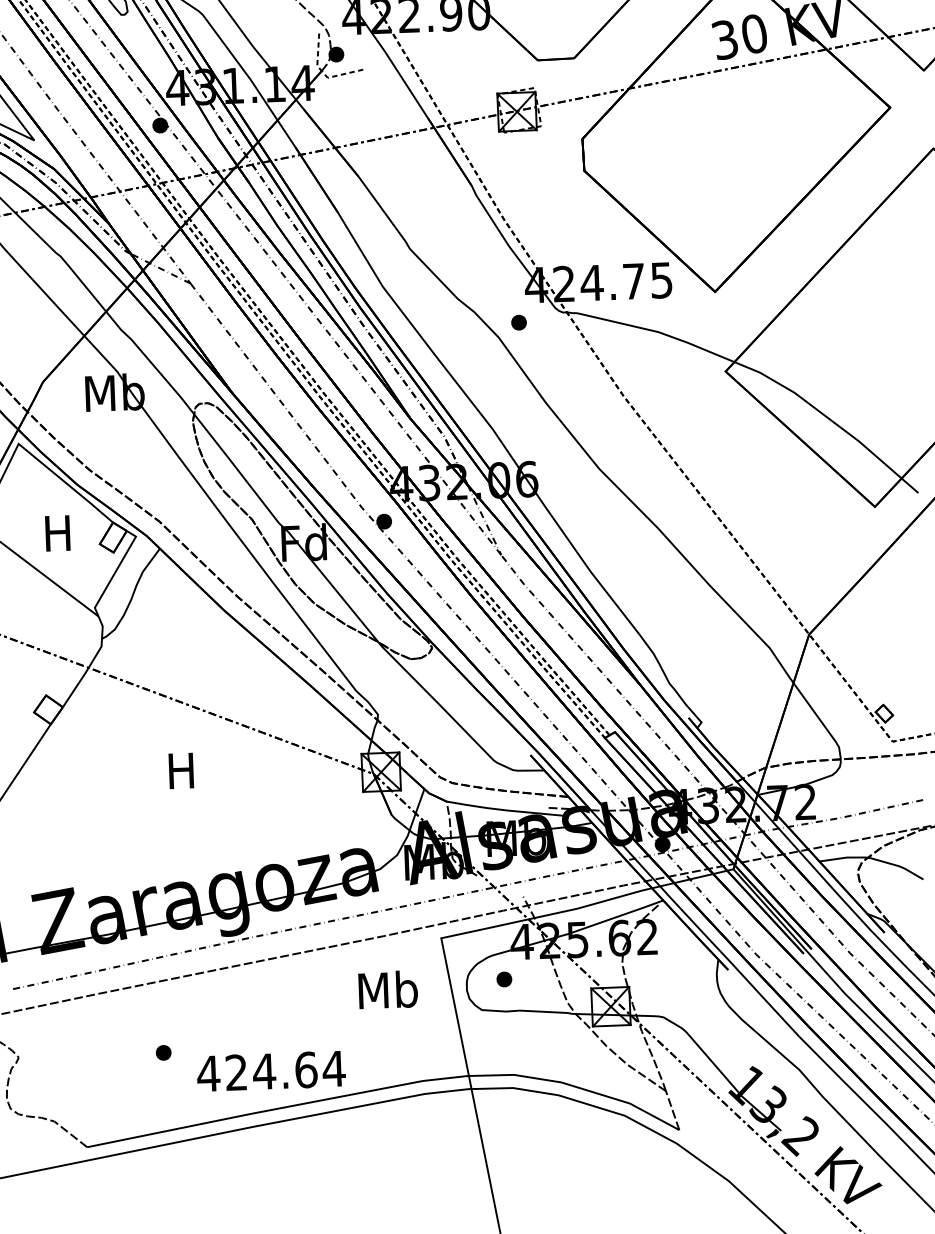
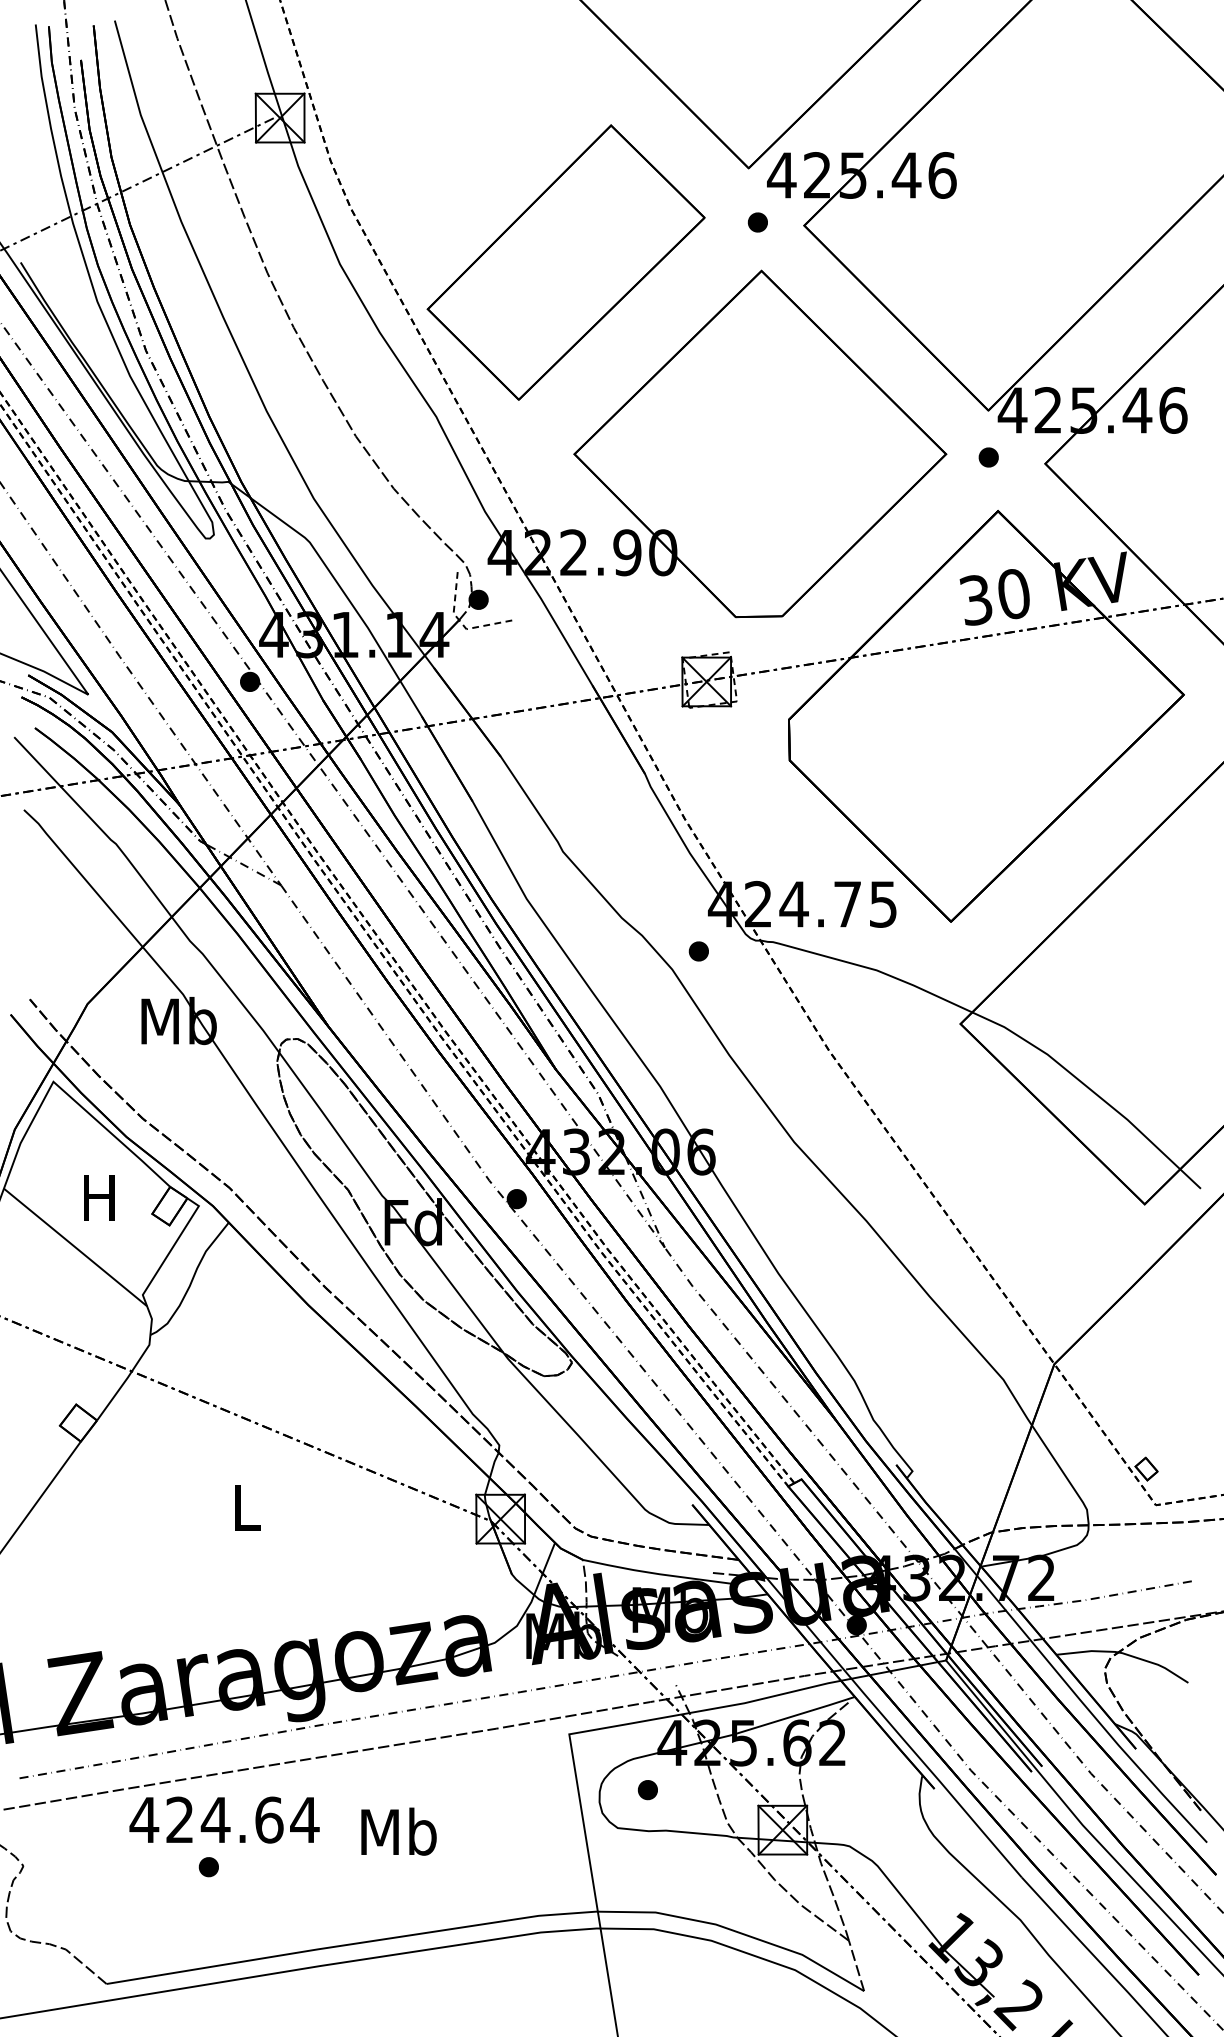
text: (181, 770) -> (245, 1507), H -> L
text: (387, 989) -> (398, 1831), moved
text: (271, 1070) -> (224, 1819), moved

